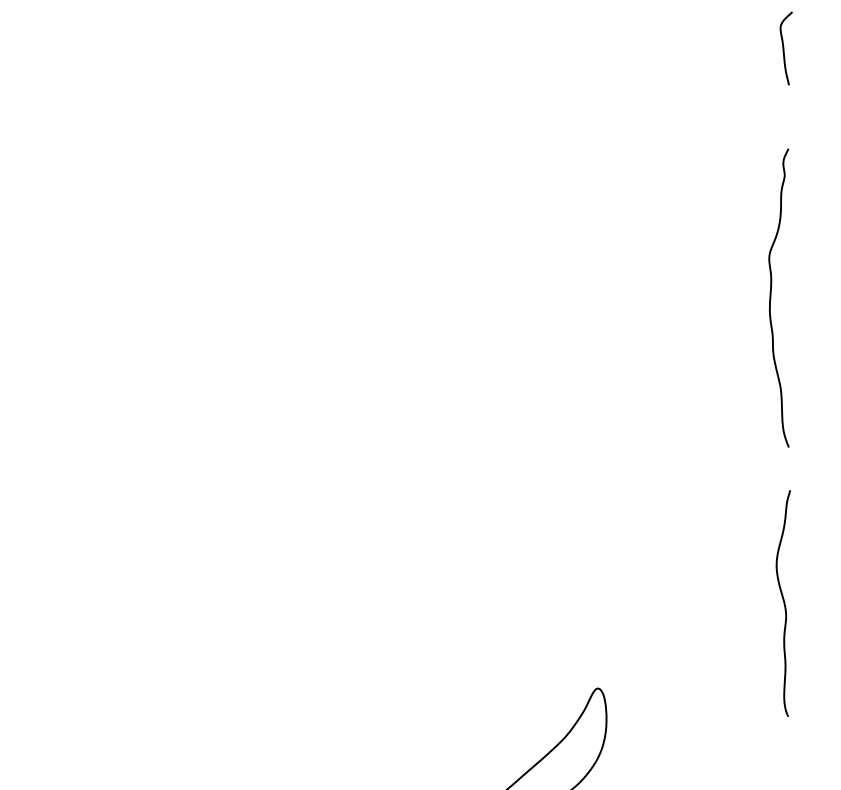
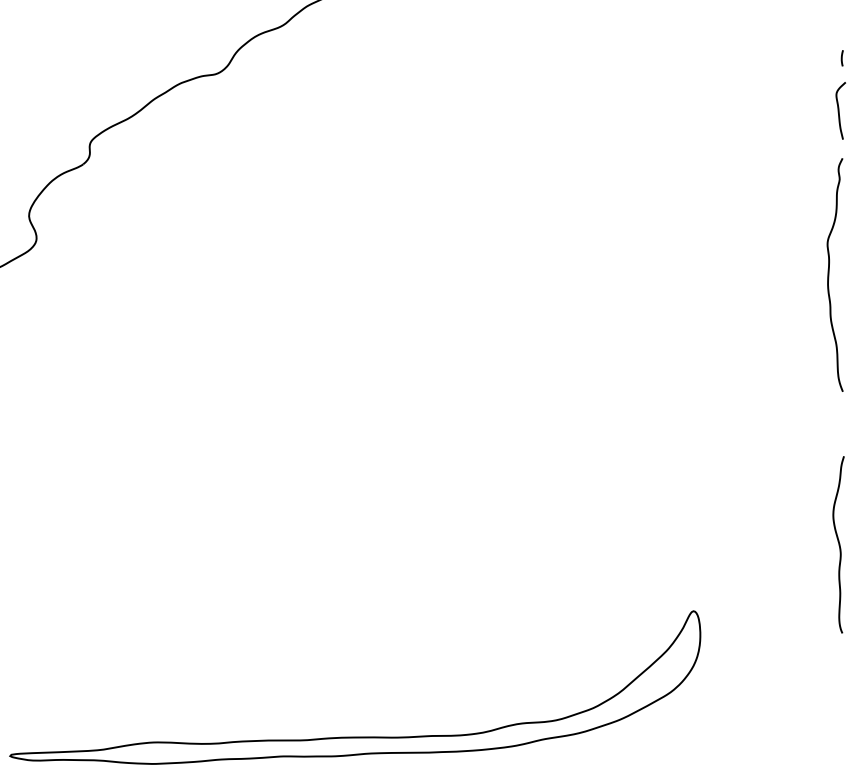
curve: (771, 297) -> (829, 274), moved

